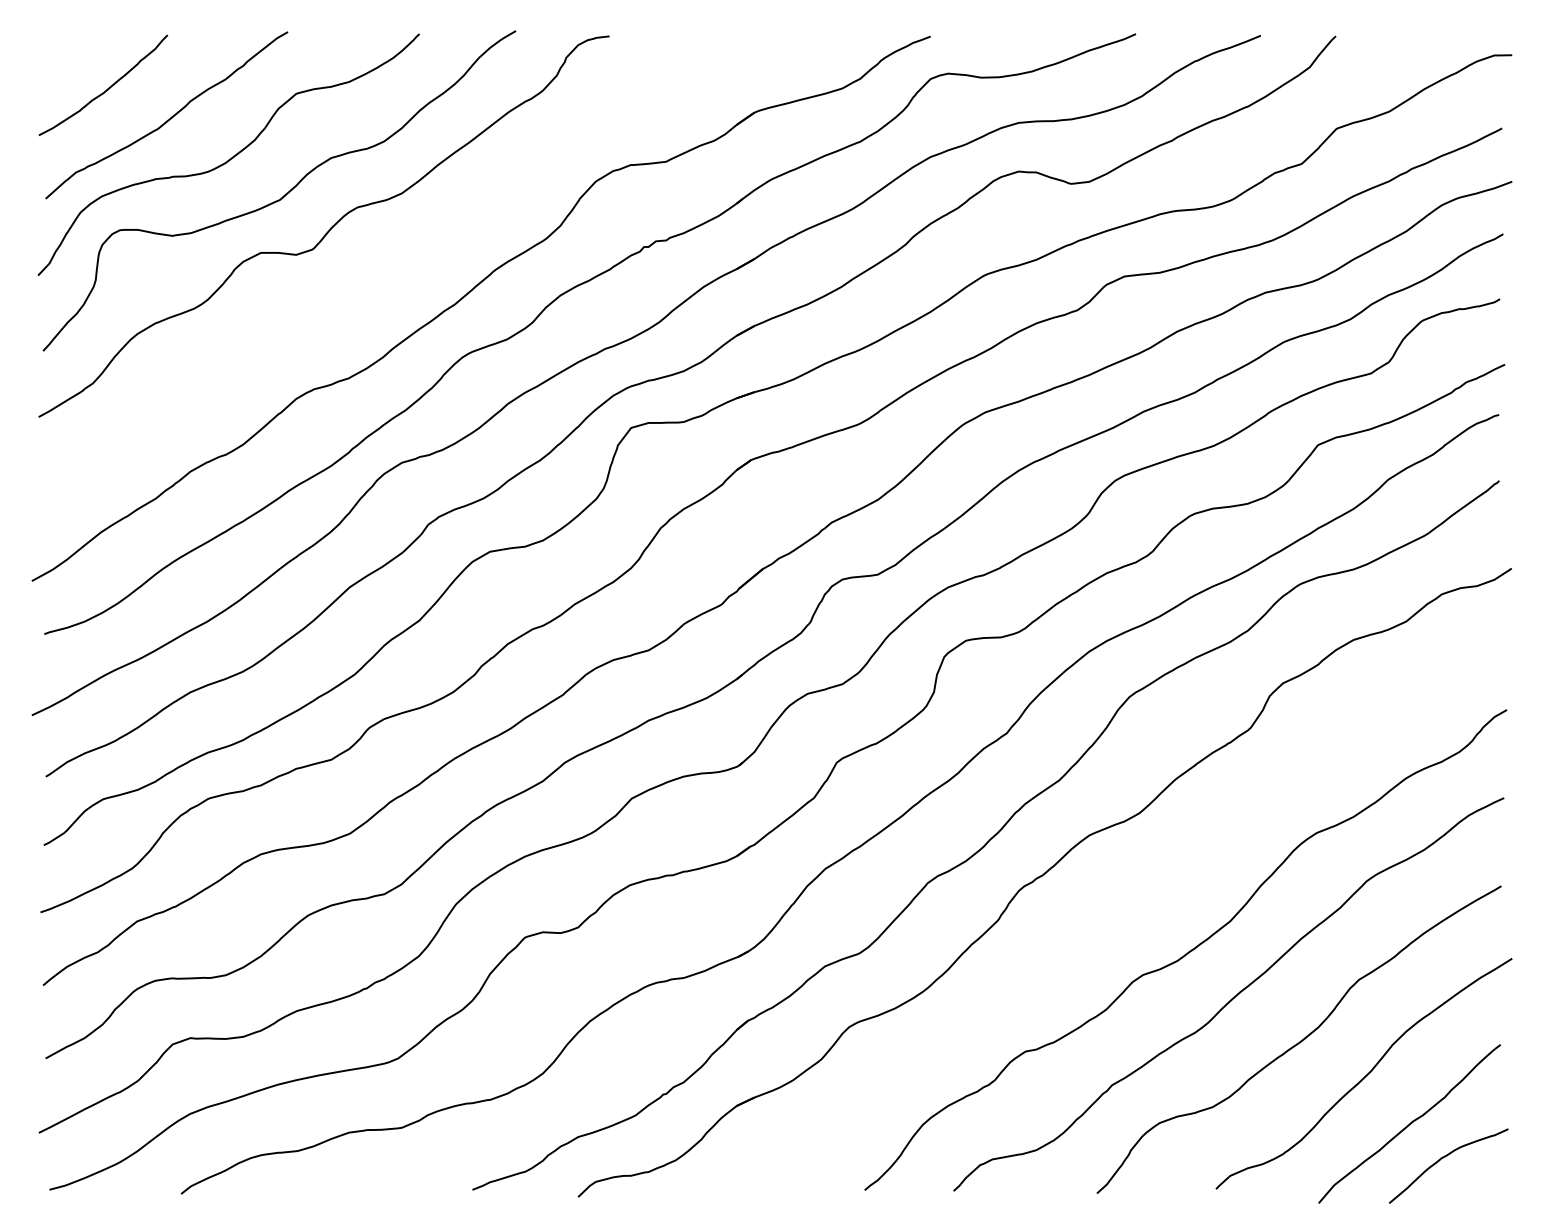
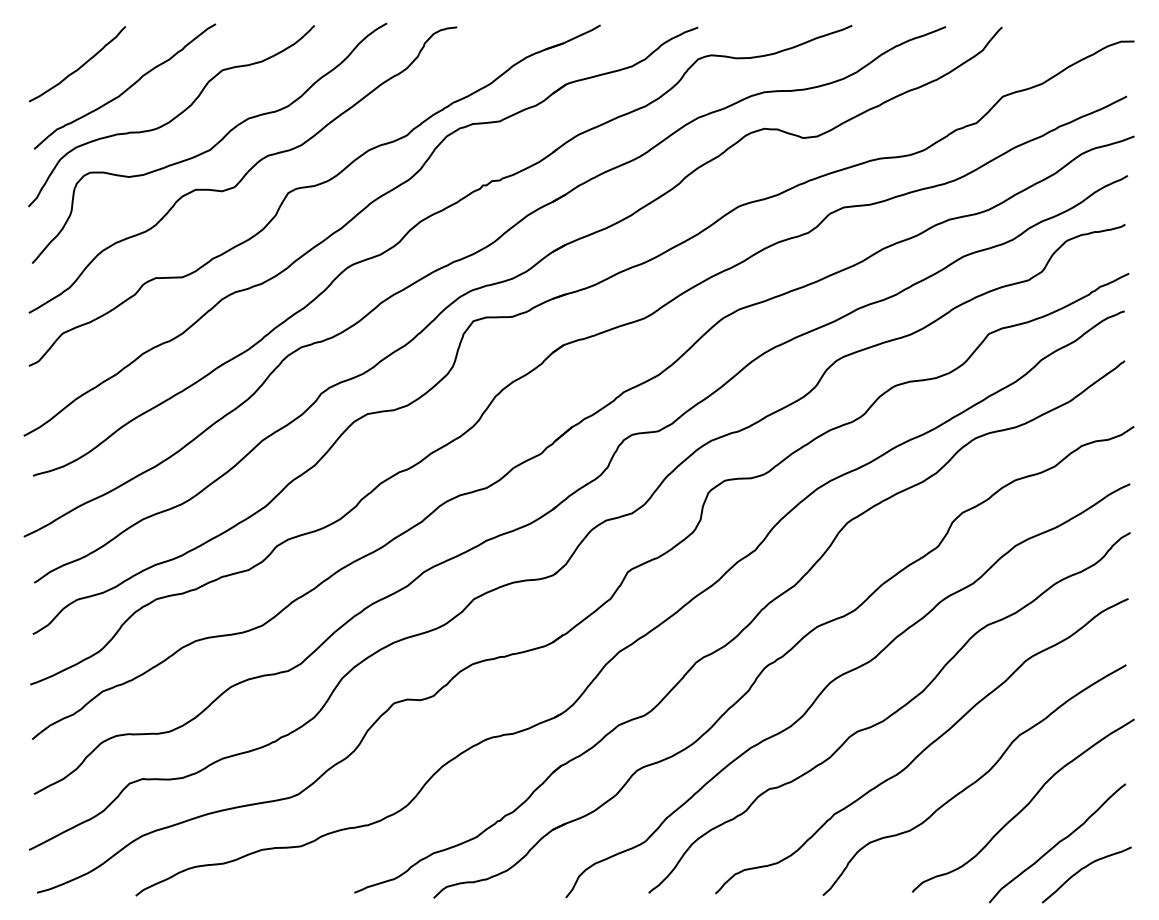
part: (416, 249) -> (312, 187), added
curve: (1121, 901) -> (841, 676), added

